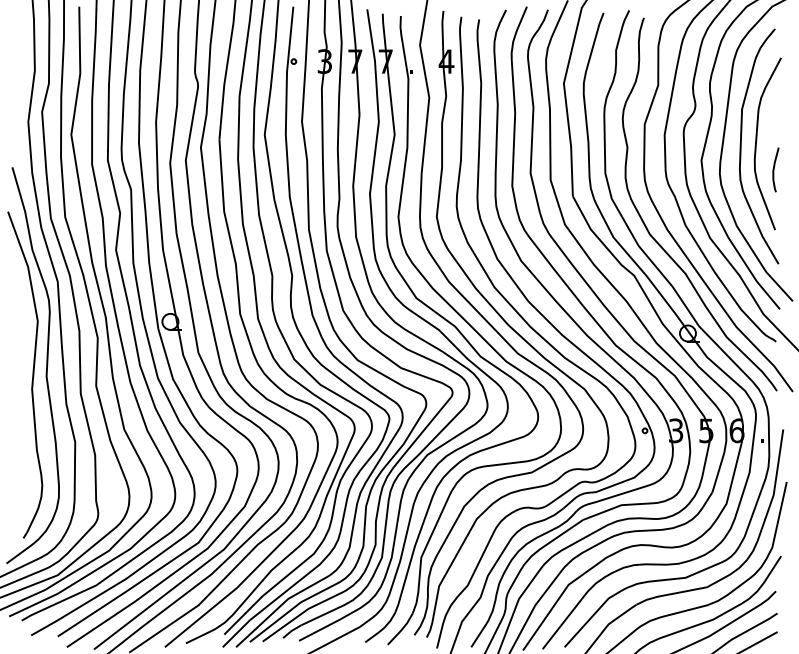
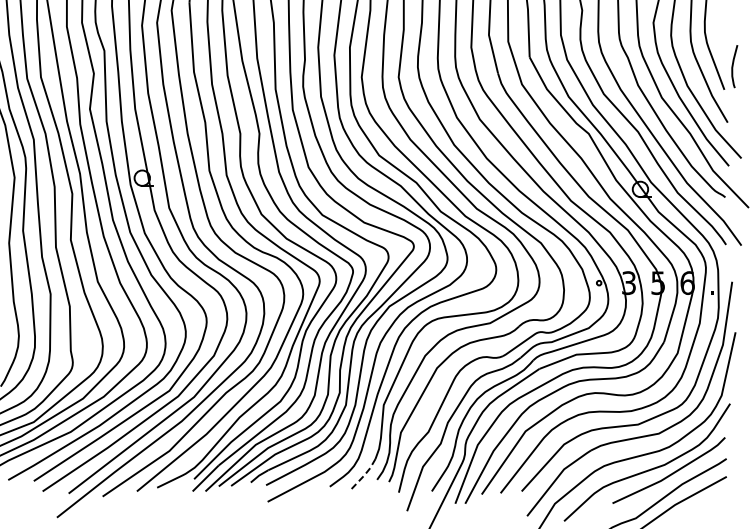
curve: (774, 169) -> (733, 66), moved
line: (401, 629) -> (364, 474), solid -> dashed

